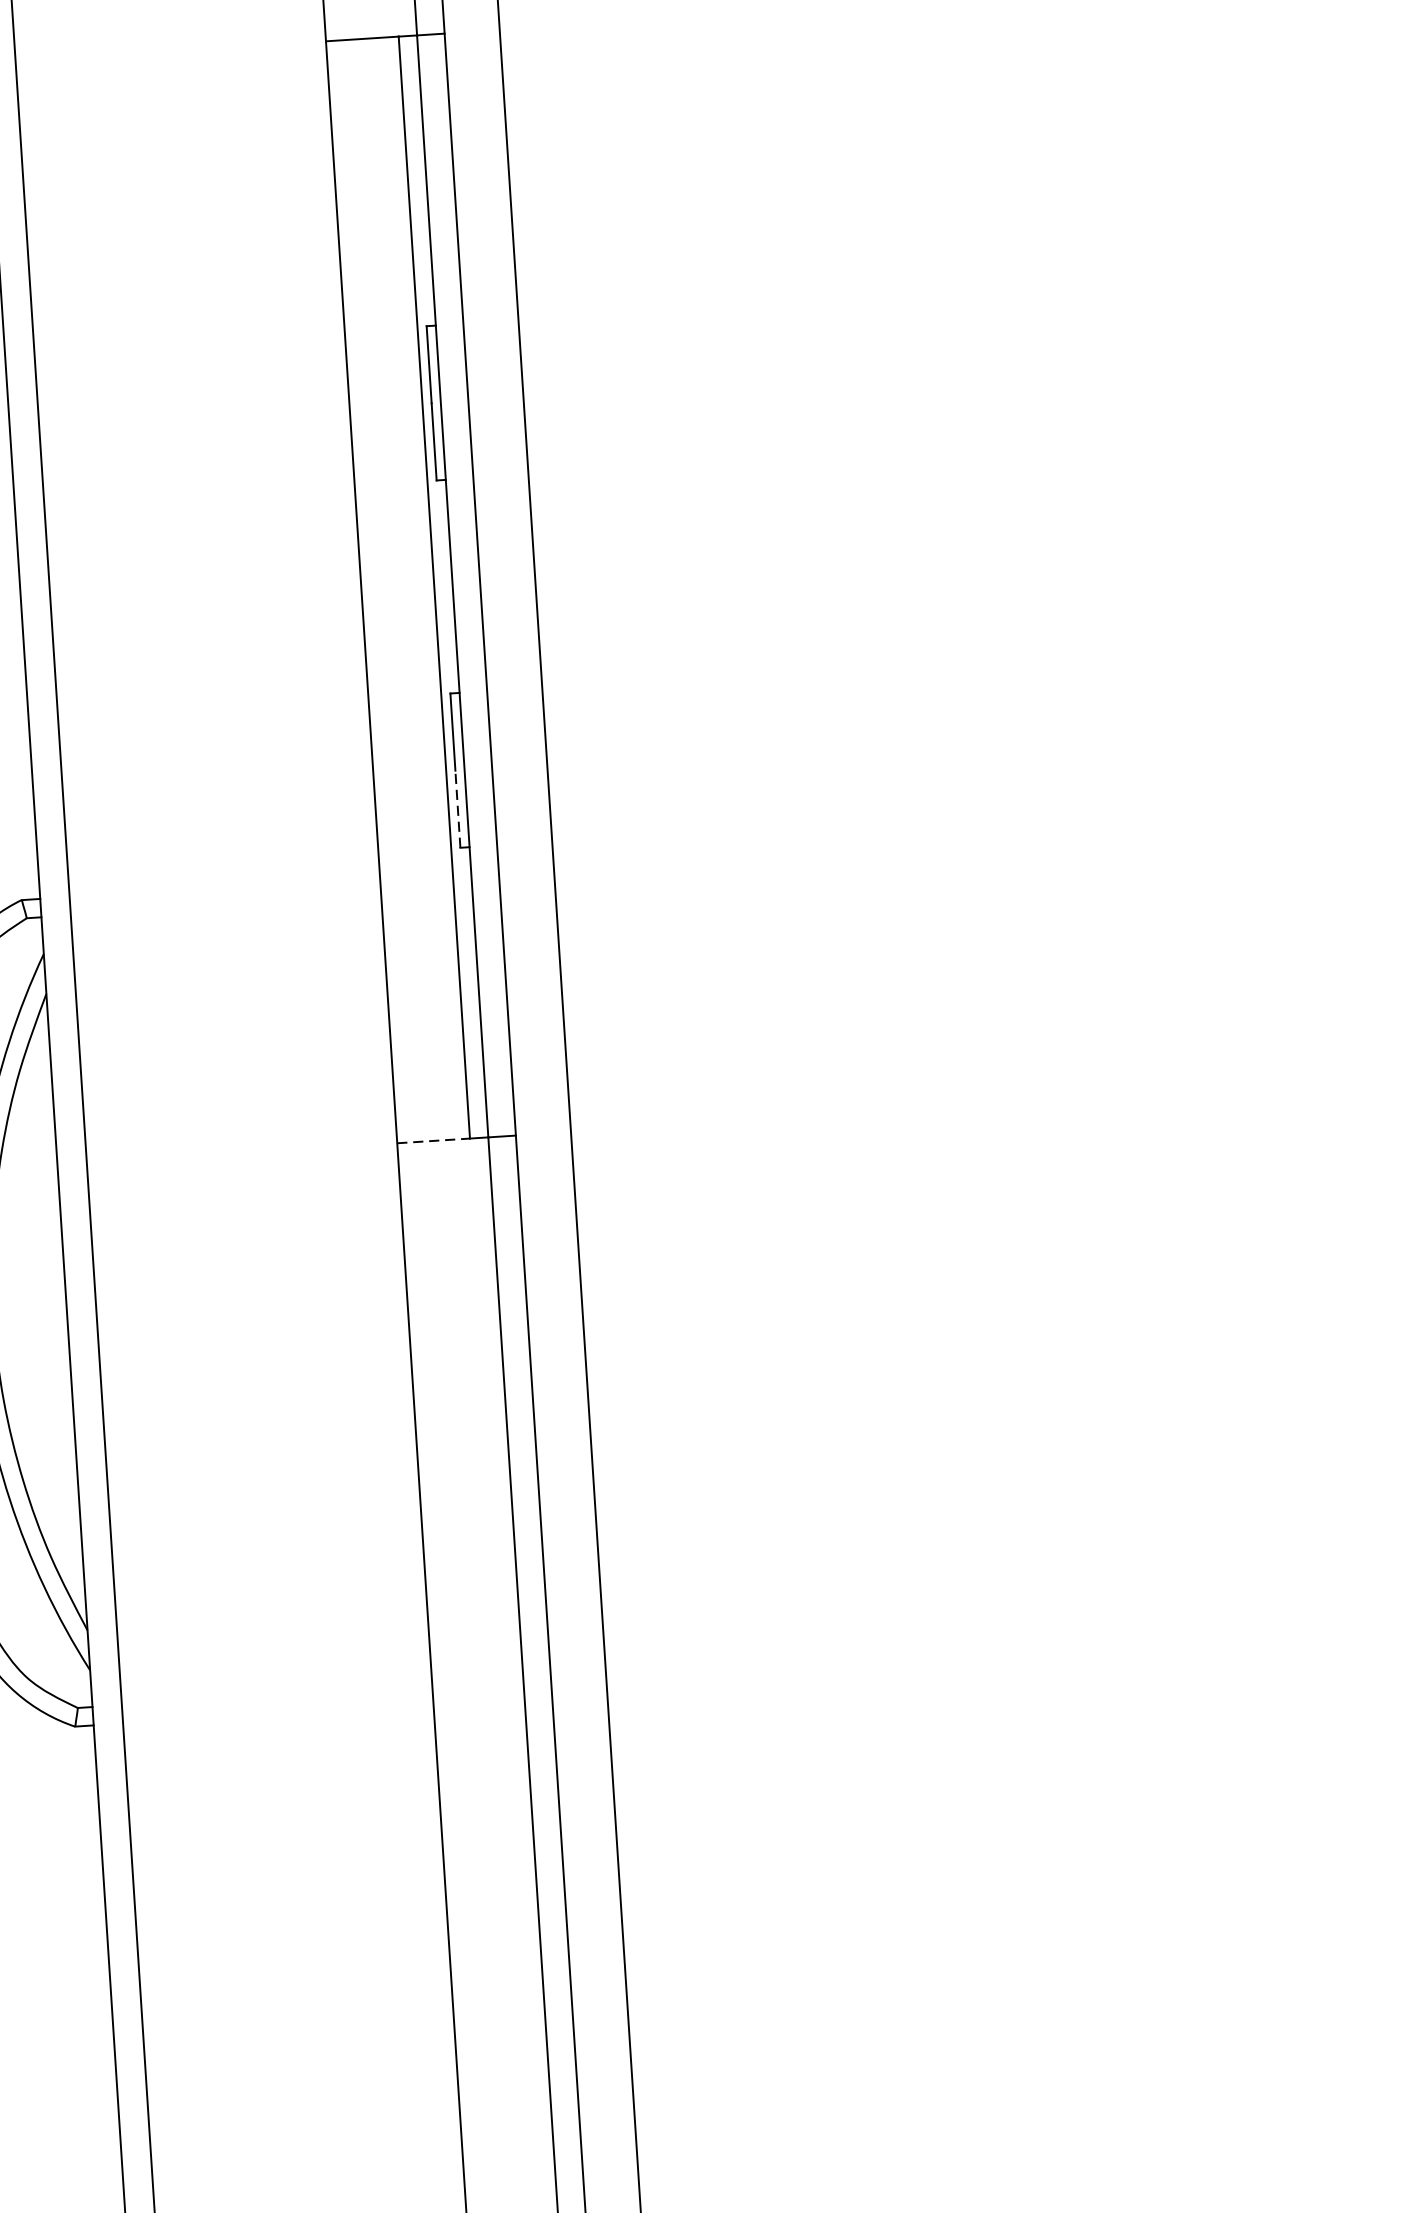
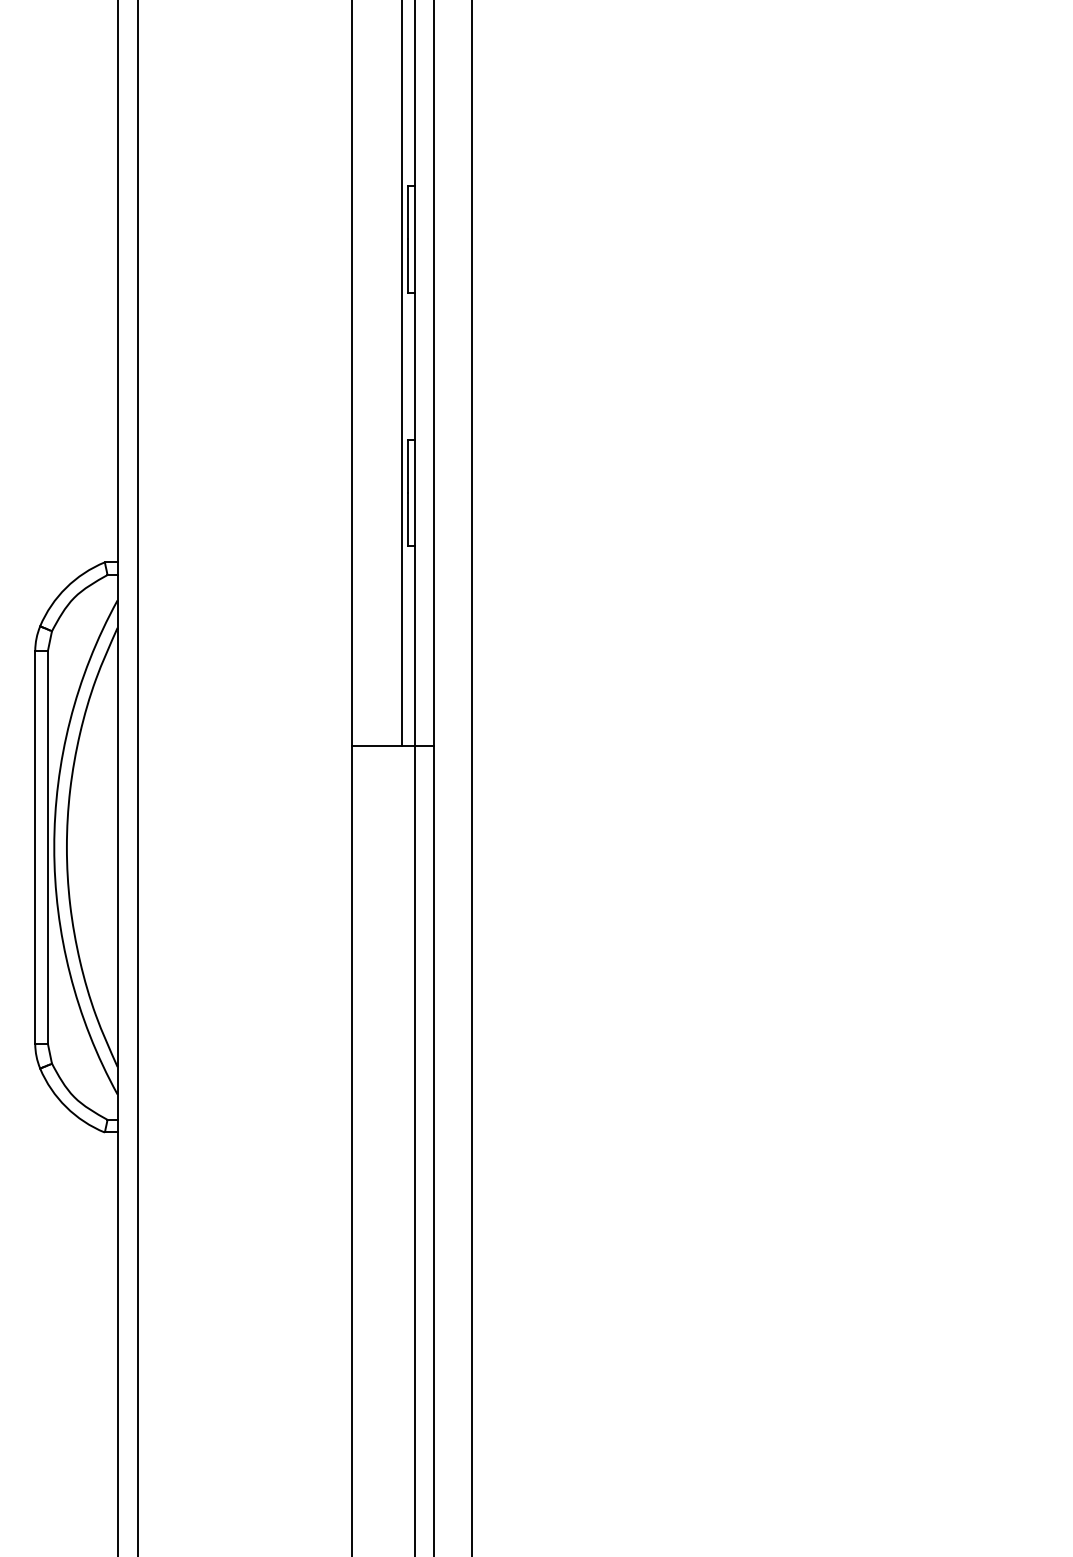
line: (457, 809) -> (408, 519), dashed -> solid
line: (434, 1141) -> (377, 746), dashed -> solid

